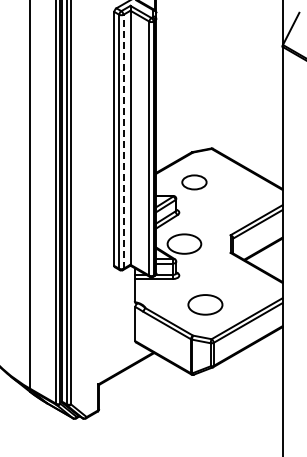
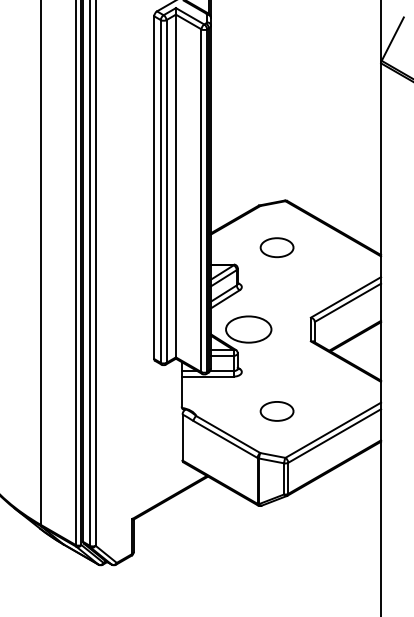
line: (123, 141) -> (166, 191), dashed -> solid
part: (194, 182) -> (277, 247), moved
part: (205, 304) -> (277, 411), size x0.71

